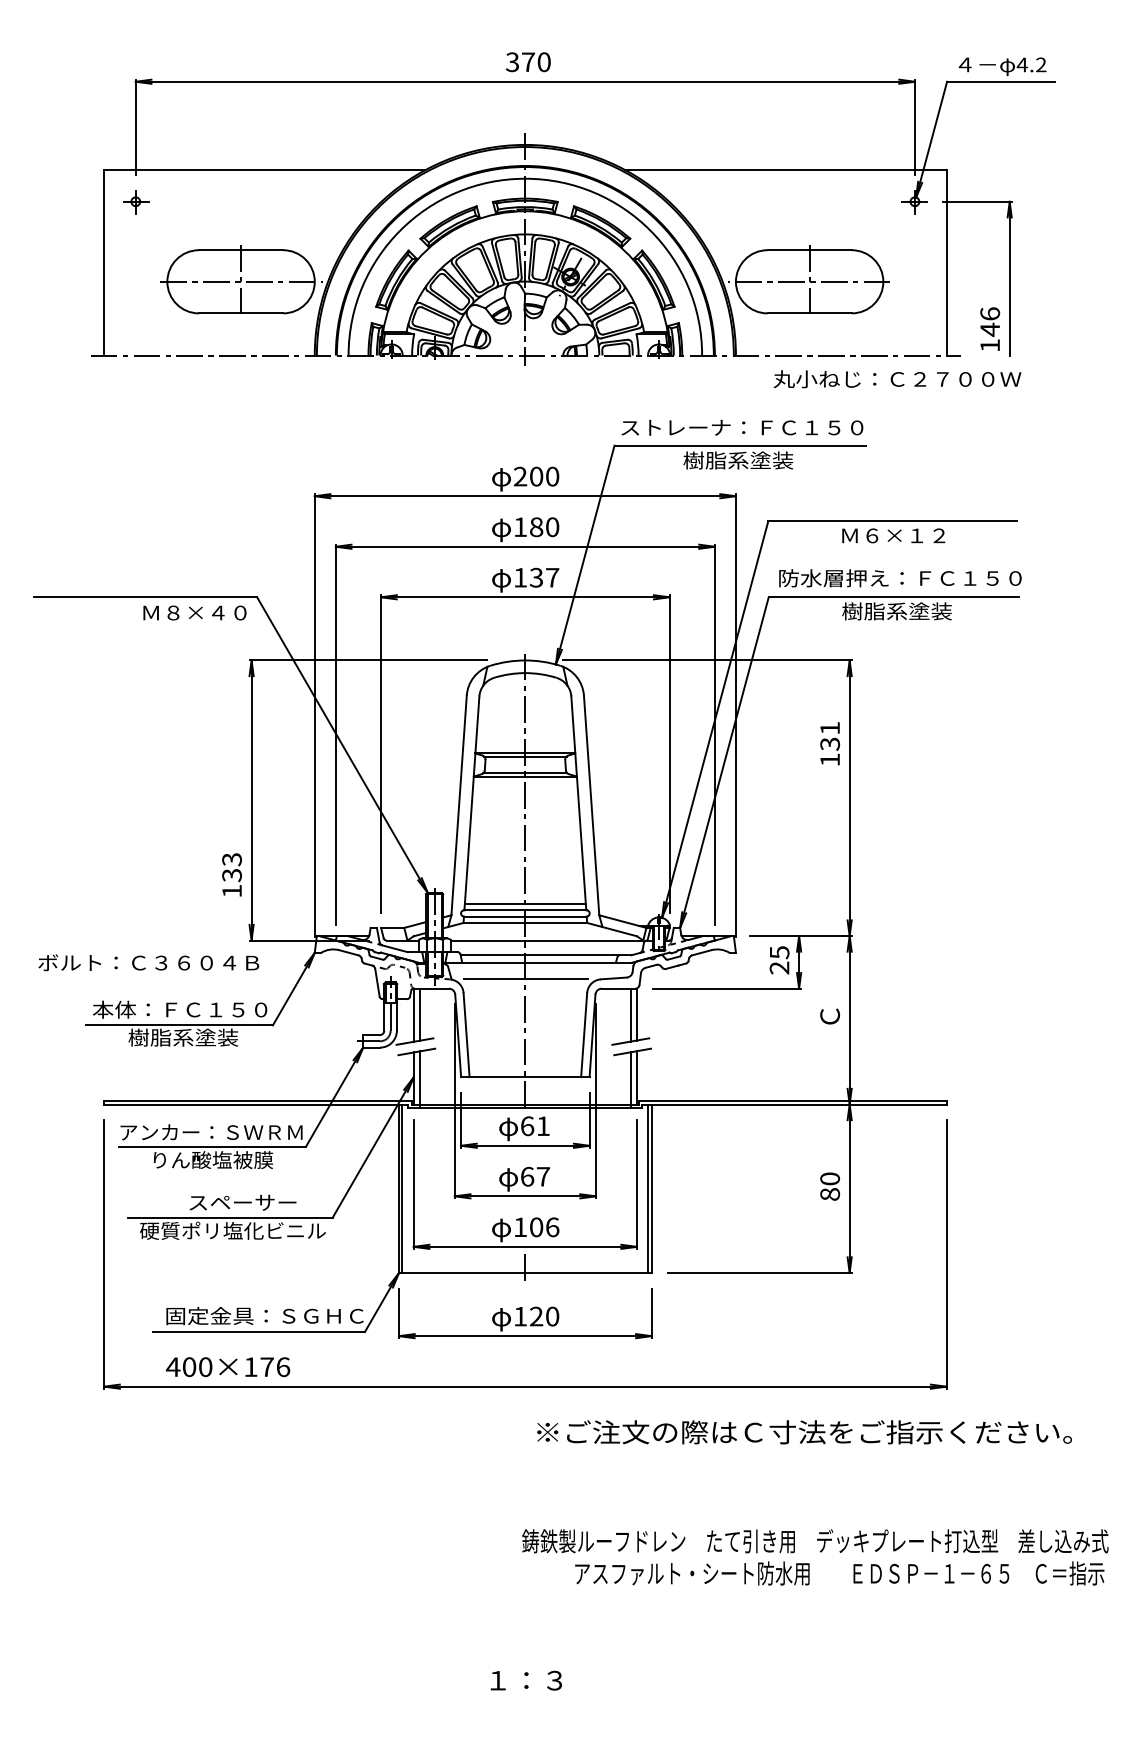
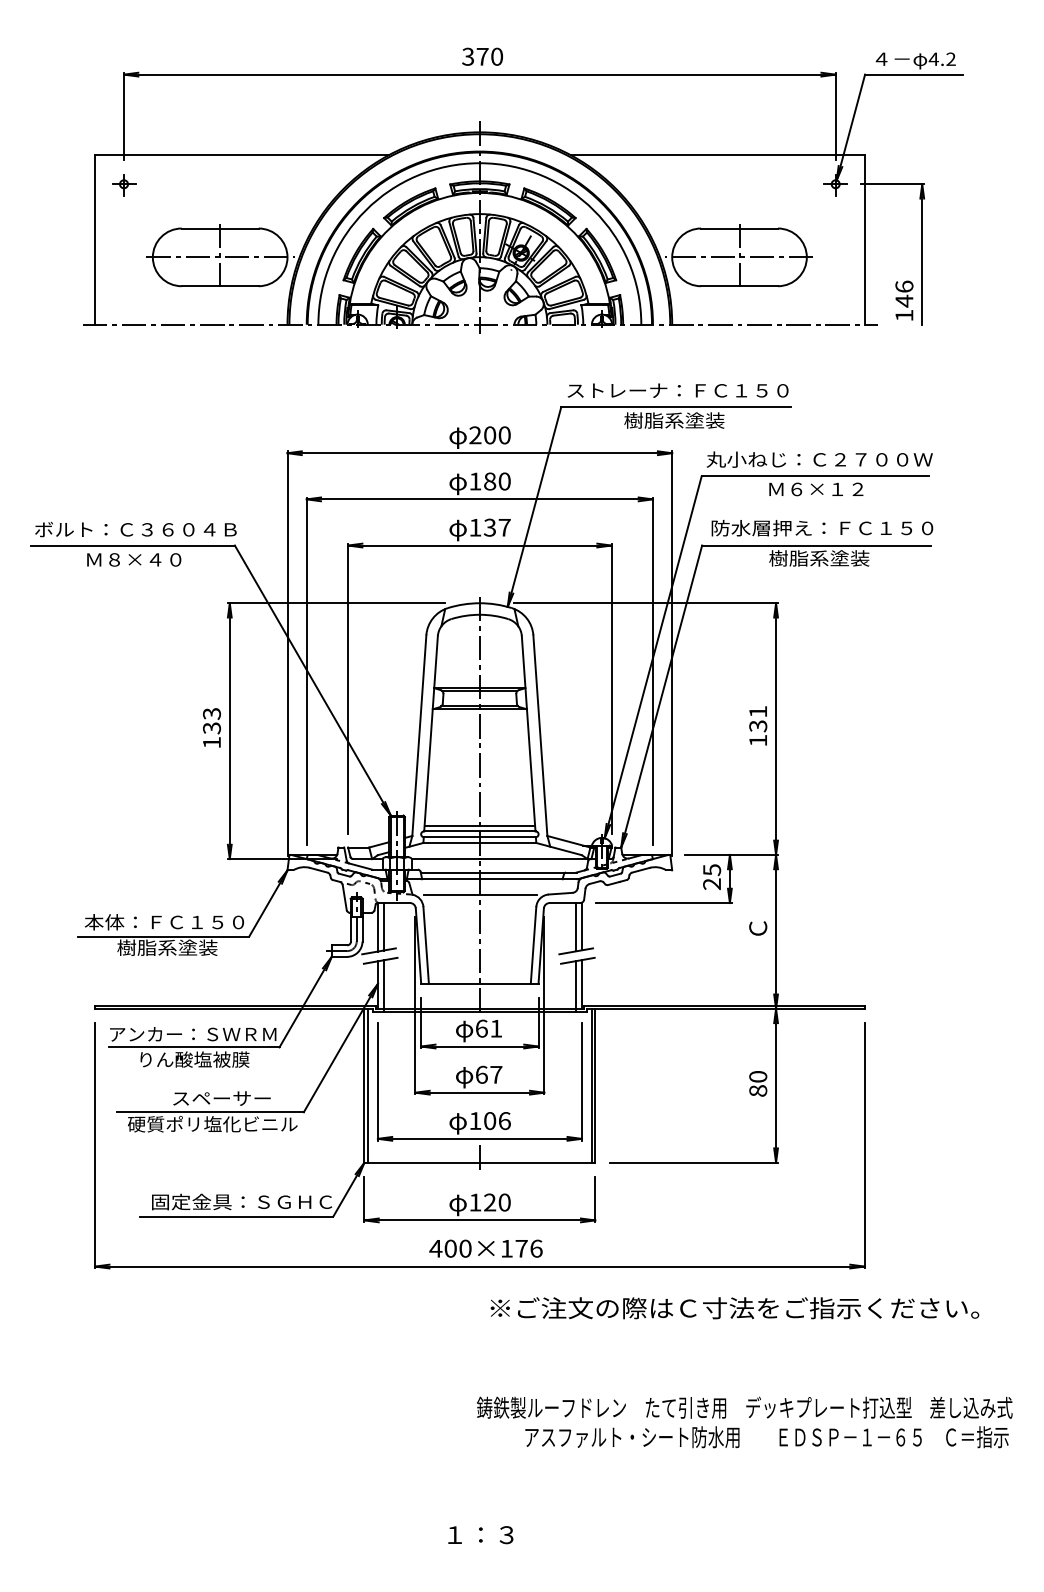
text: (897, 379) -> (819, 459), moved
text: (194, 612) -> (133, 559), moved
text: (830, 743) -> (758, 725), moved
text: (231, 874) -> (211, 727), moved
text: (148, 962) -> (135, 529), moved
text: (228, 1367) -> (486, 1249), moved

